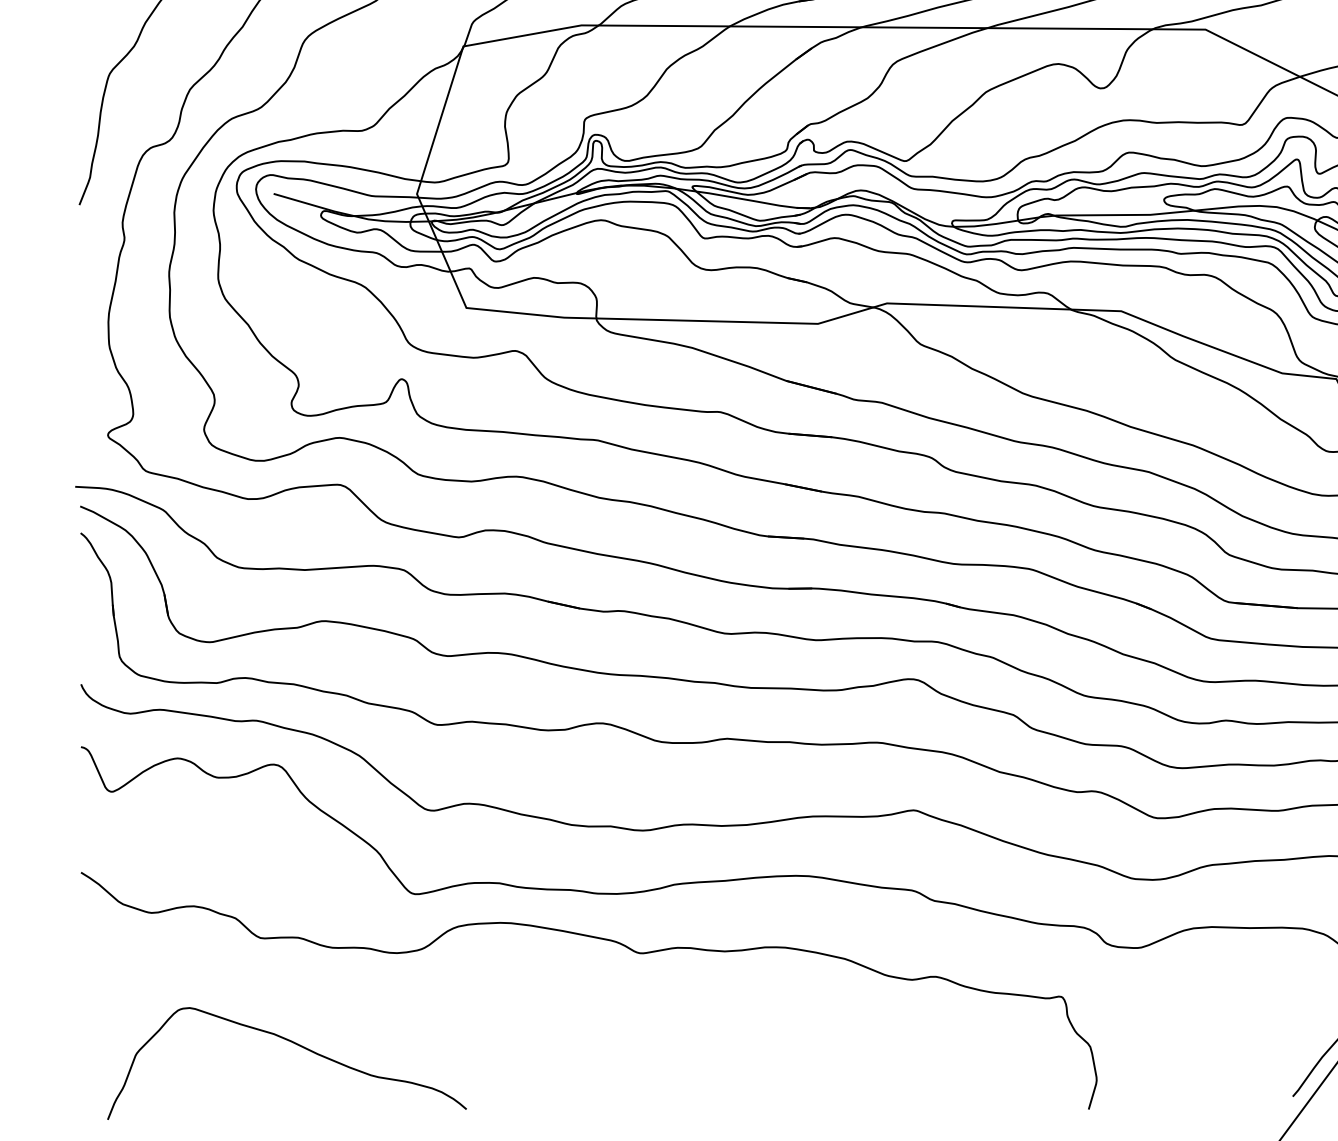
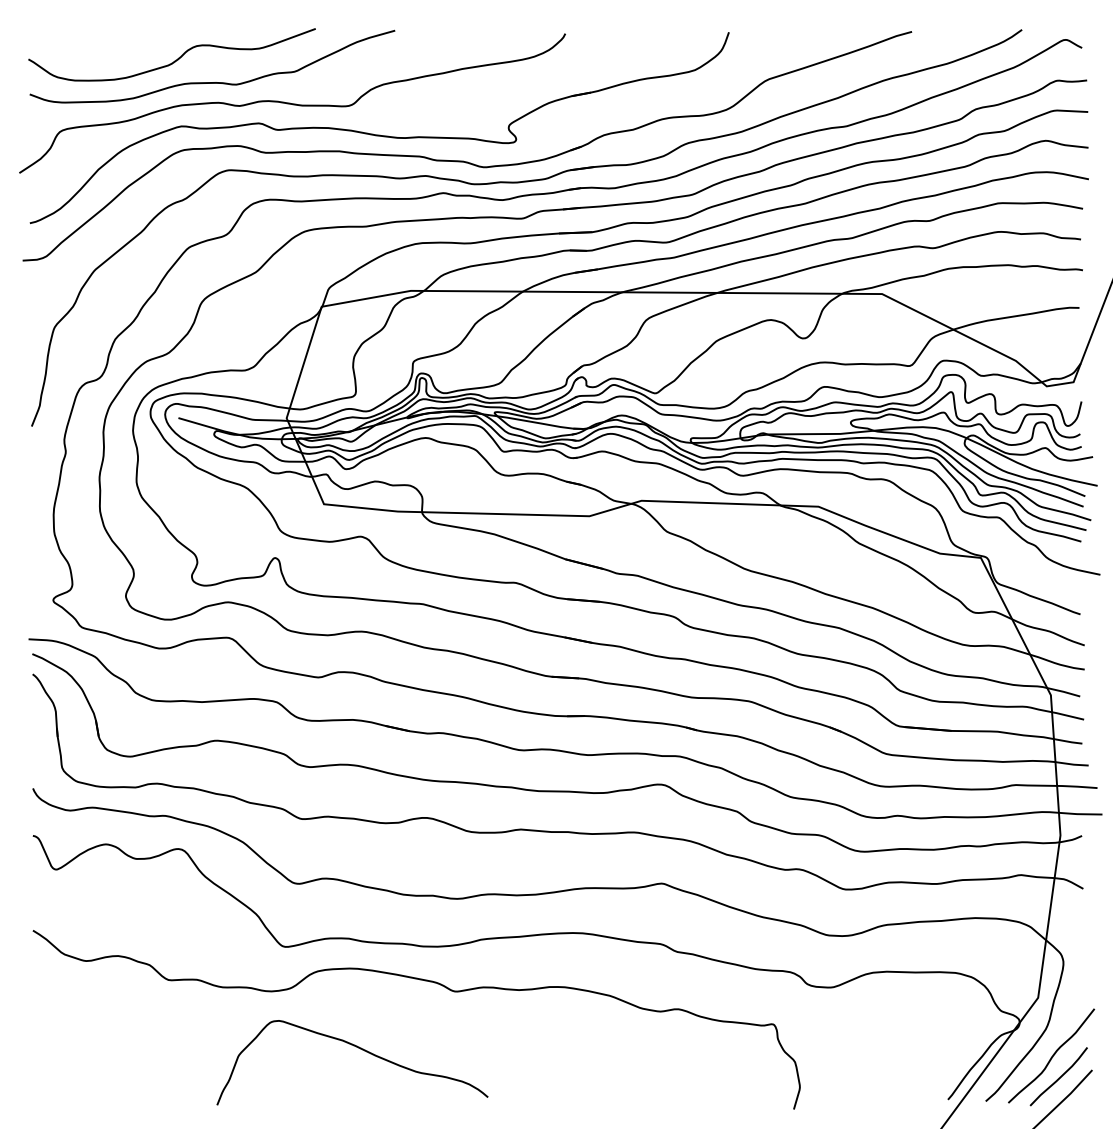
curve: (294, 1044) -> (358, 1048), moved

